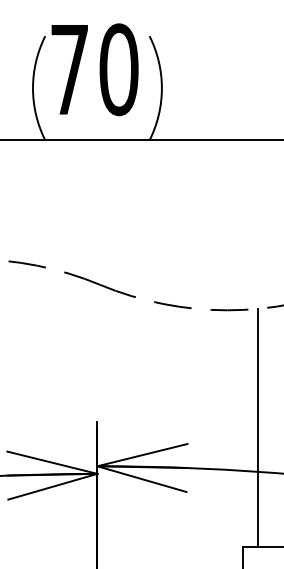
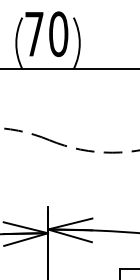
line: (258, 427) -> (127, 210), removed

